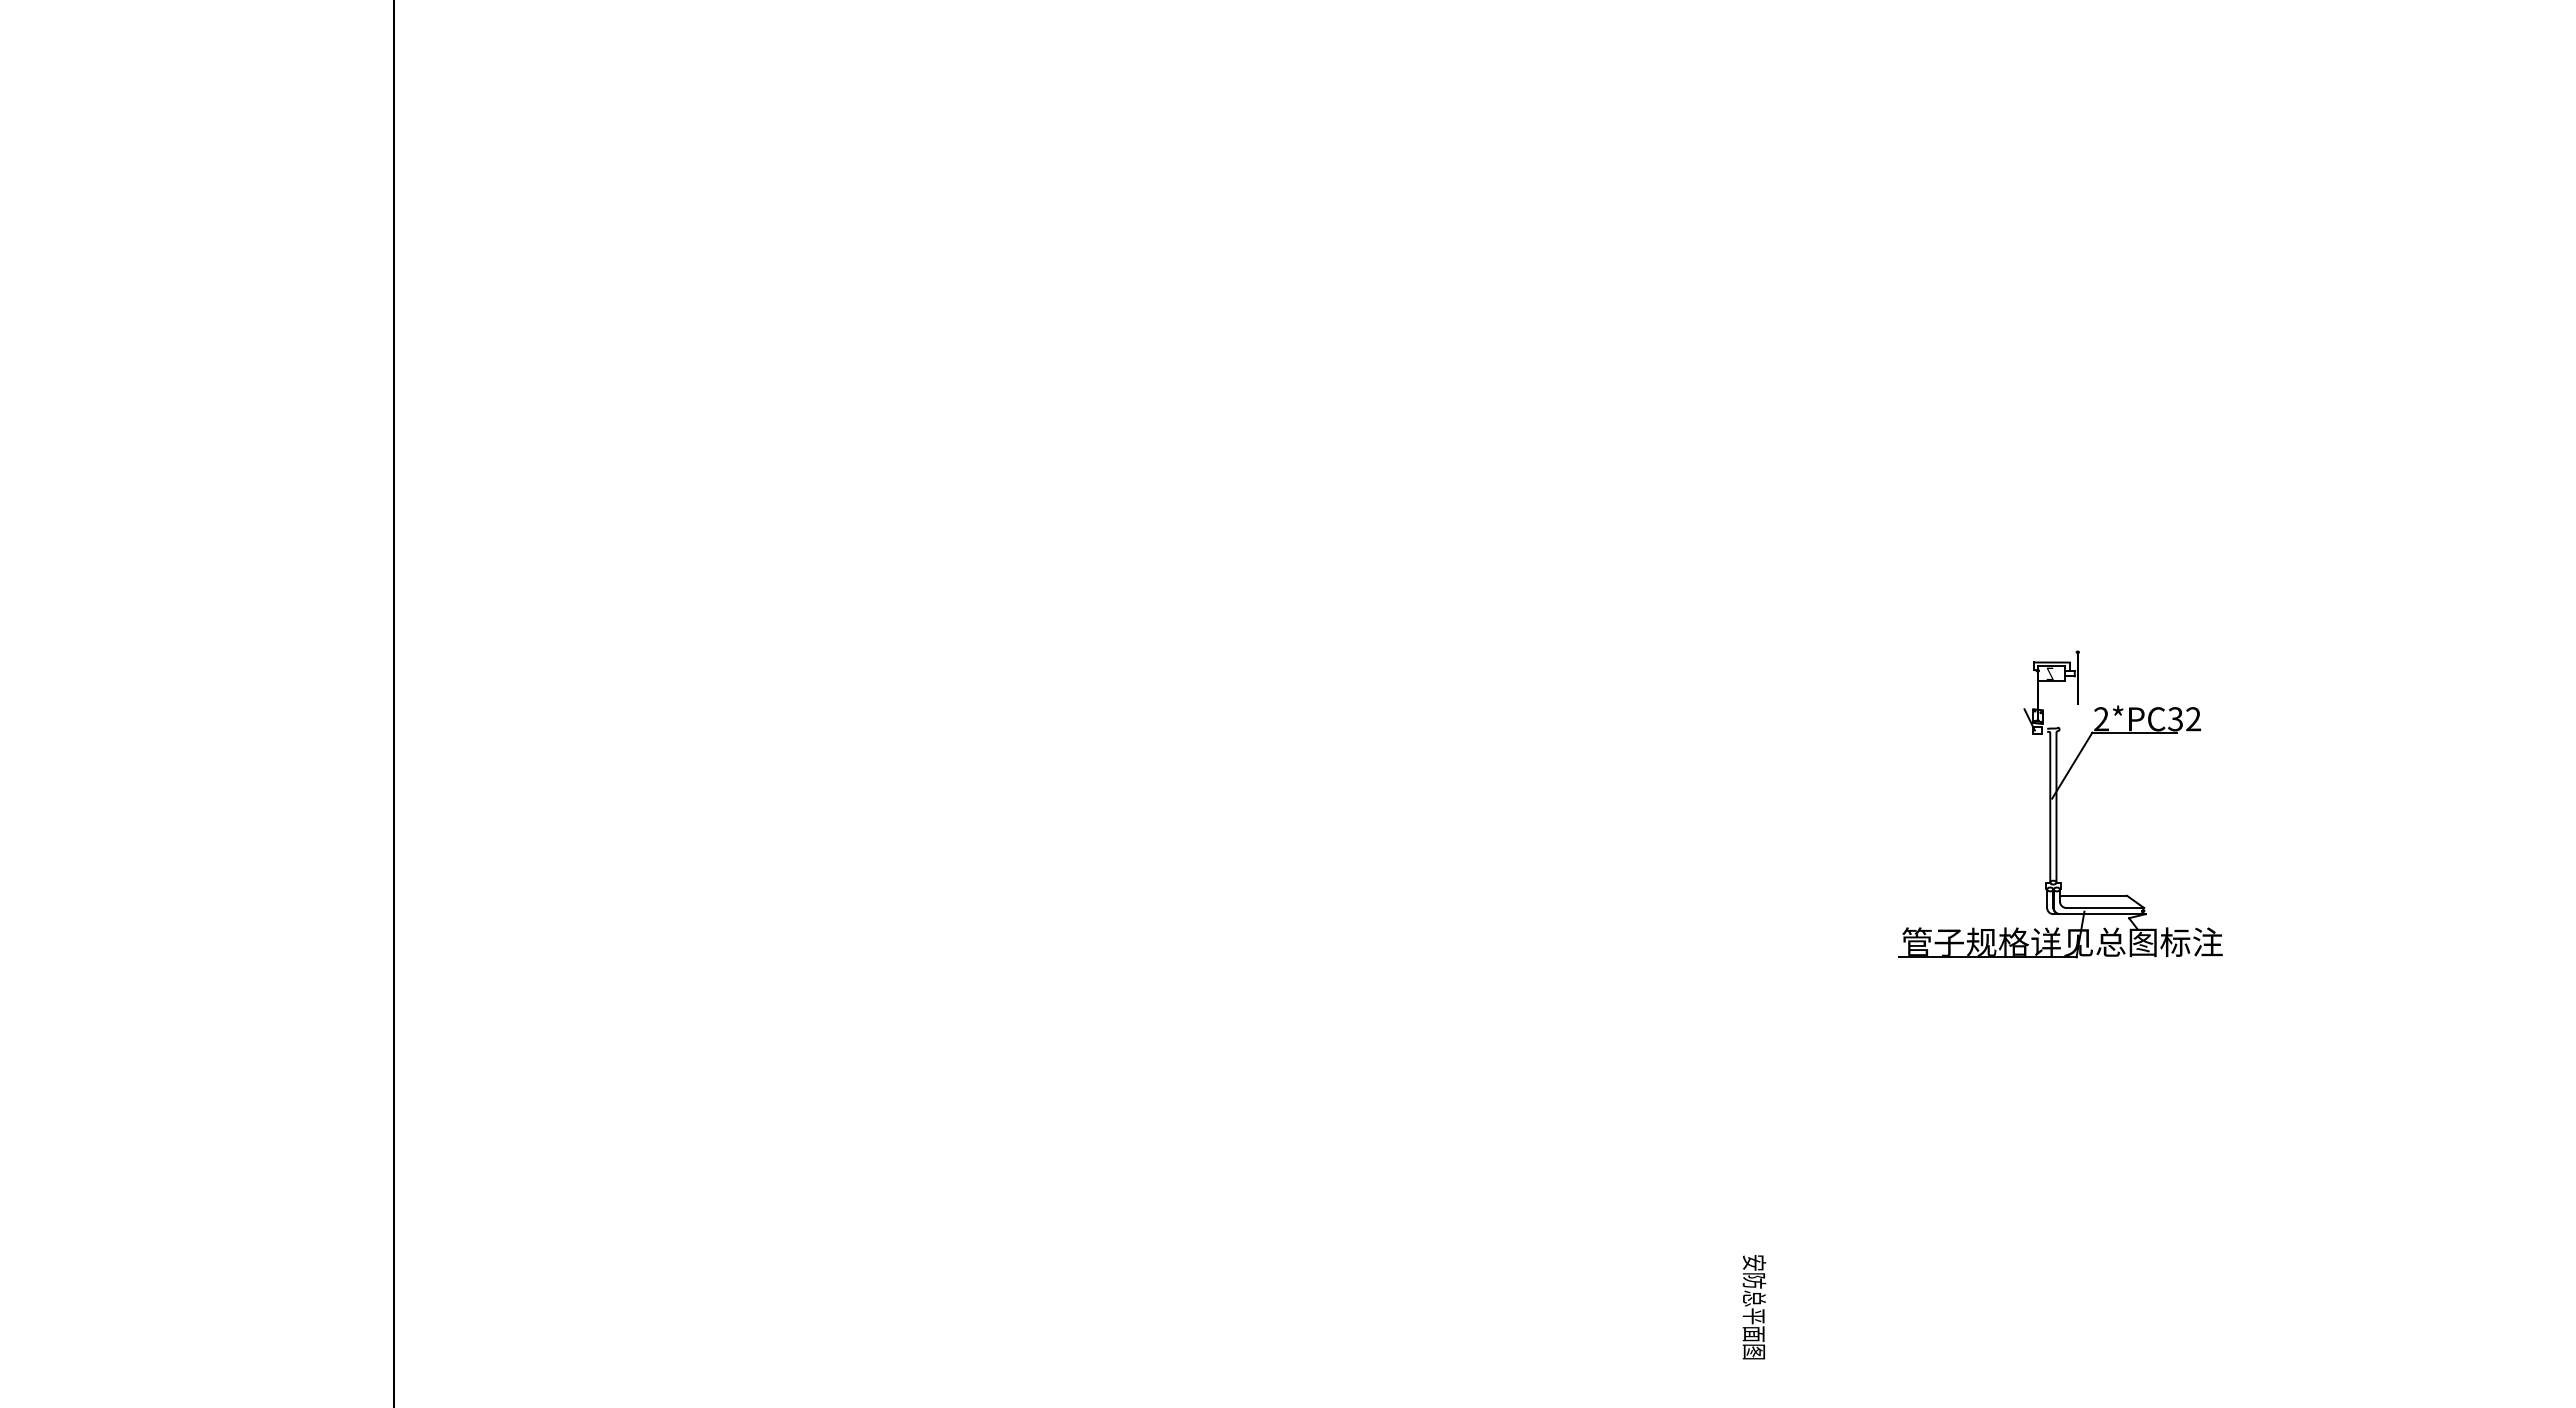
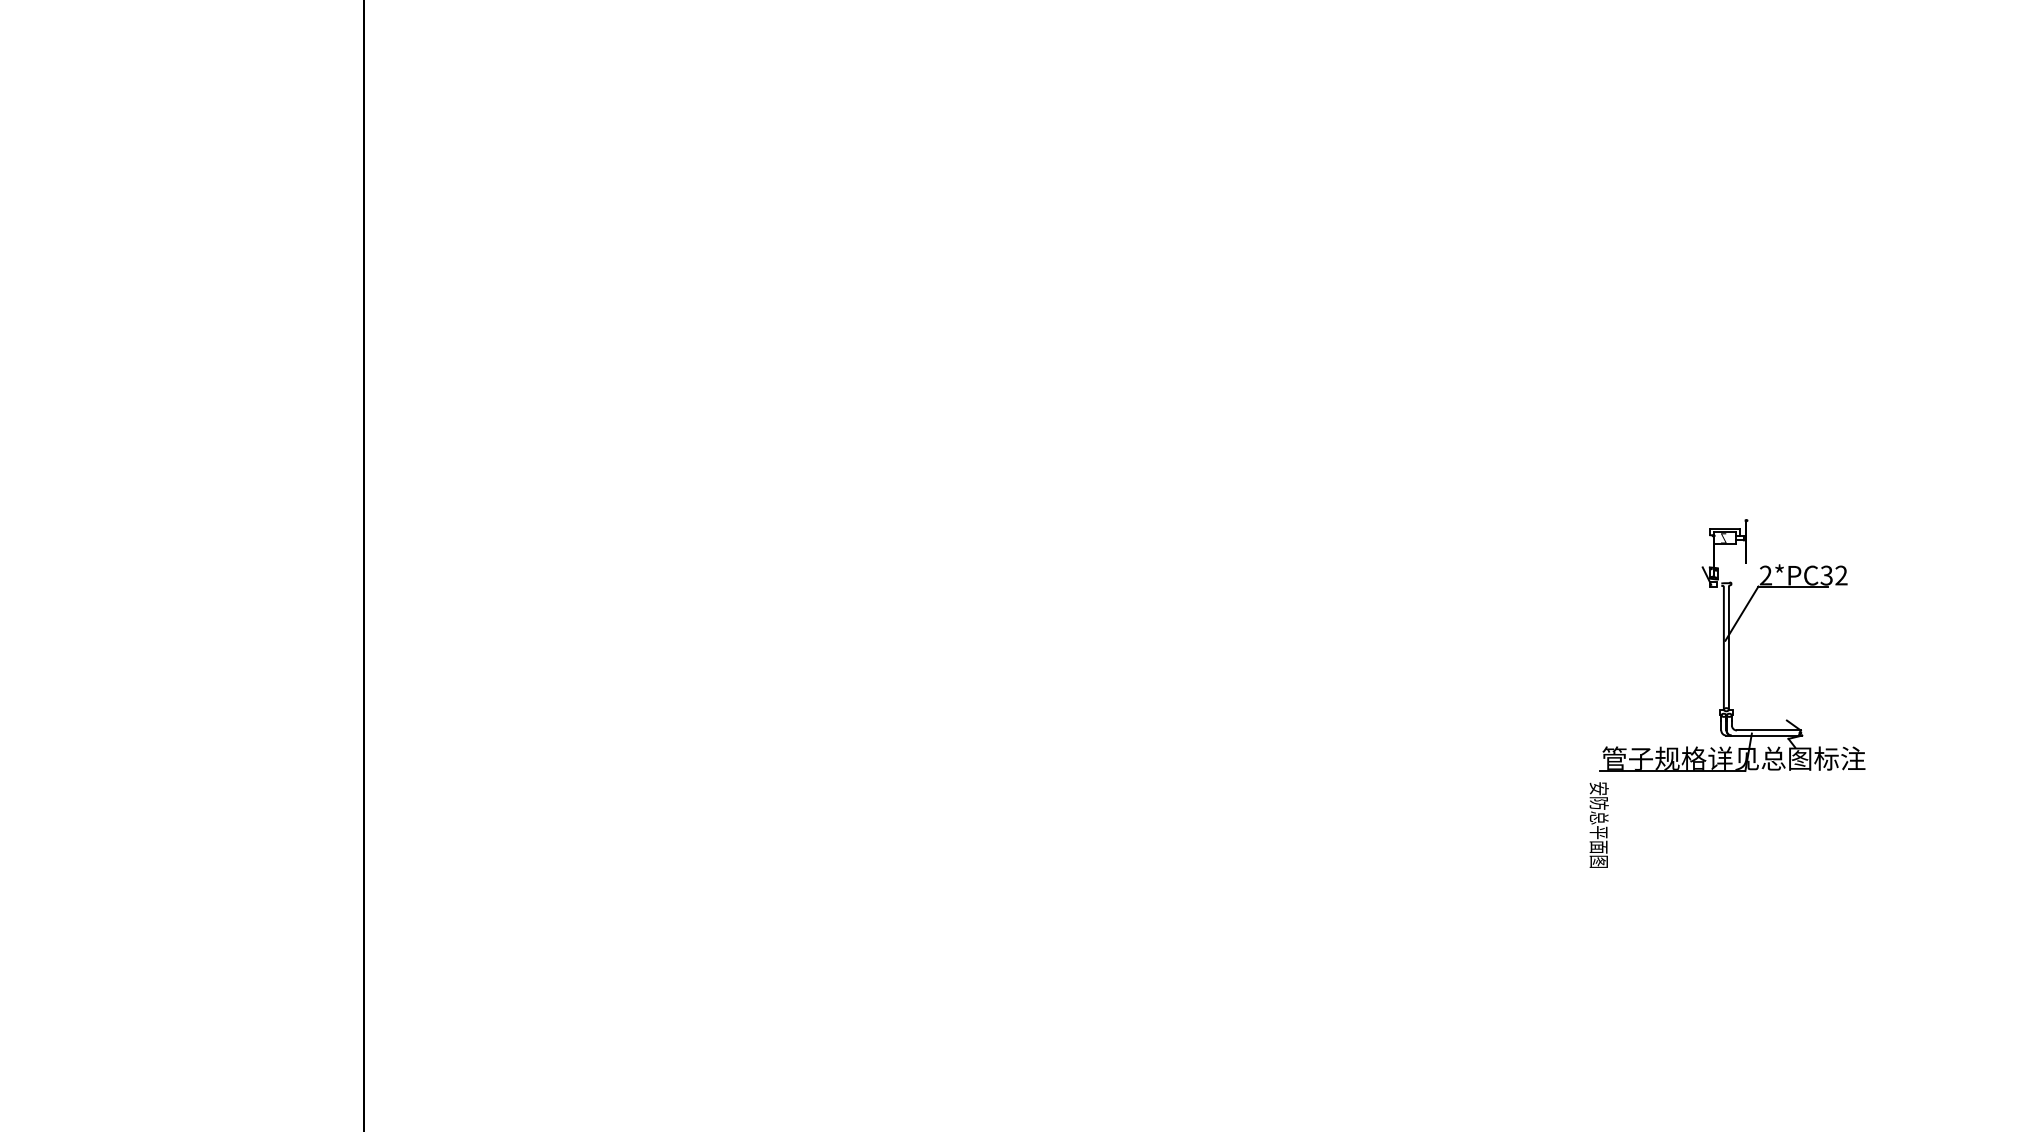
line: (2093, 895) -> (1759, 720), removed
text: (1754, 1307) -> (1599, 825), moved

